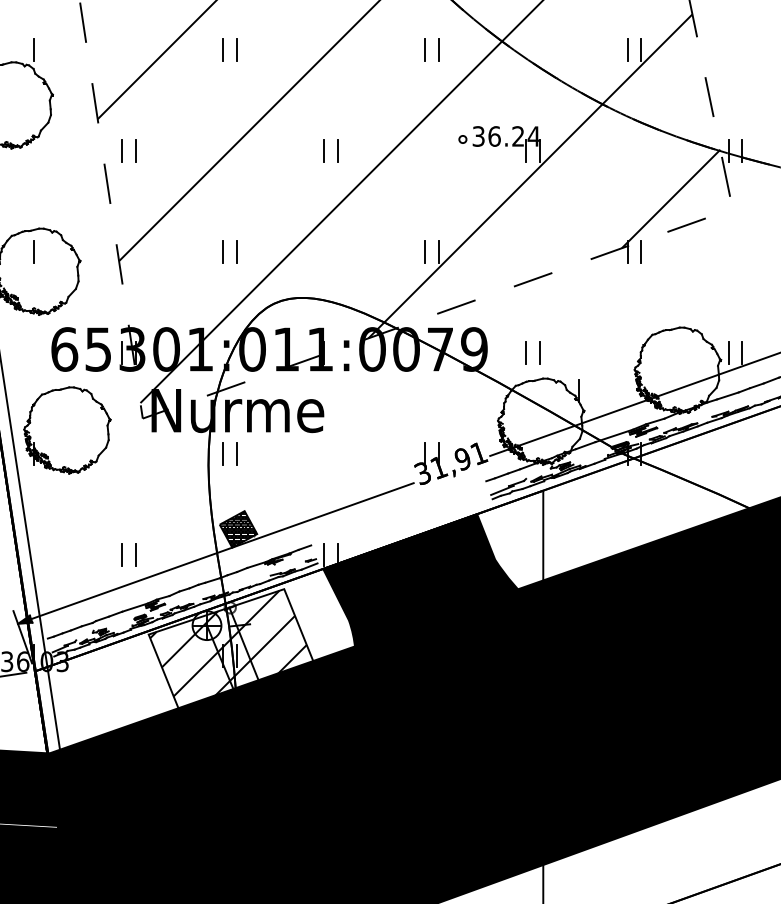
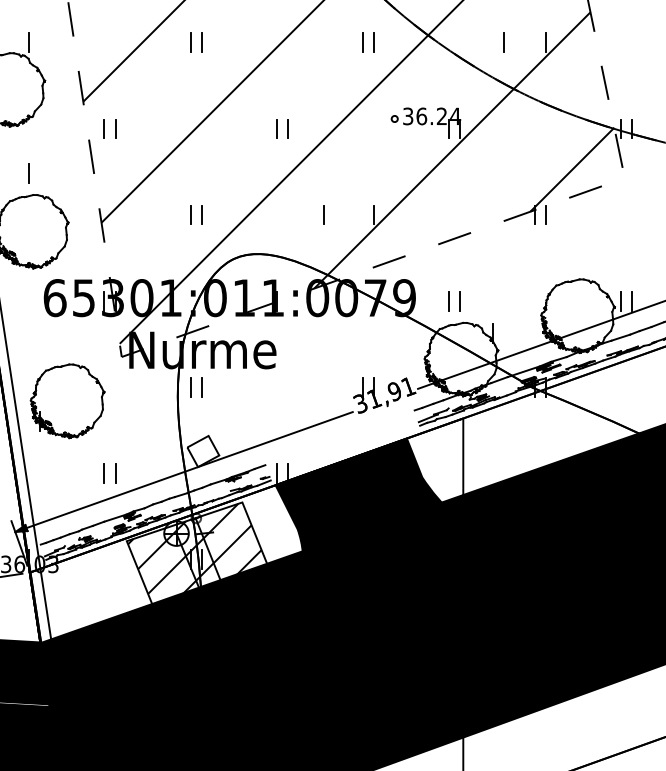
line: (627, 49) -> (504, 42), moved
line: (33, 251) -> (28, 172), moved
line: (424, 251) -> (323, 214), moved
part: (67, 430) -> (67, 401), moved
hatch: (238, 529) -> (203, 451), removed

